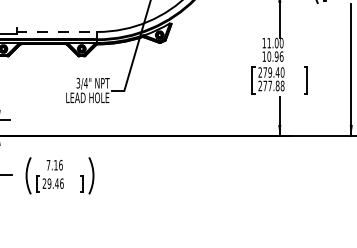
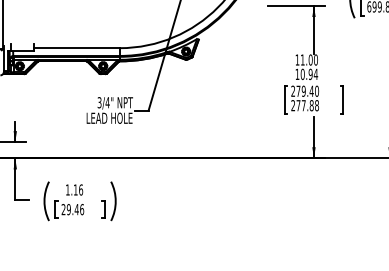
line: (56, 32) -> (76, 48), dashed -> solid
text: (281, 55) -> (315, 73), 10.96 -> 10.94
text: (48, 164) -> (67, 189), 7.16 -> 1.16

